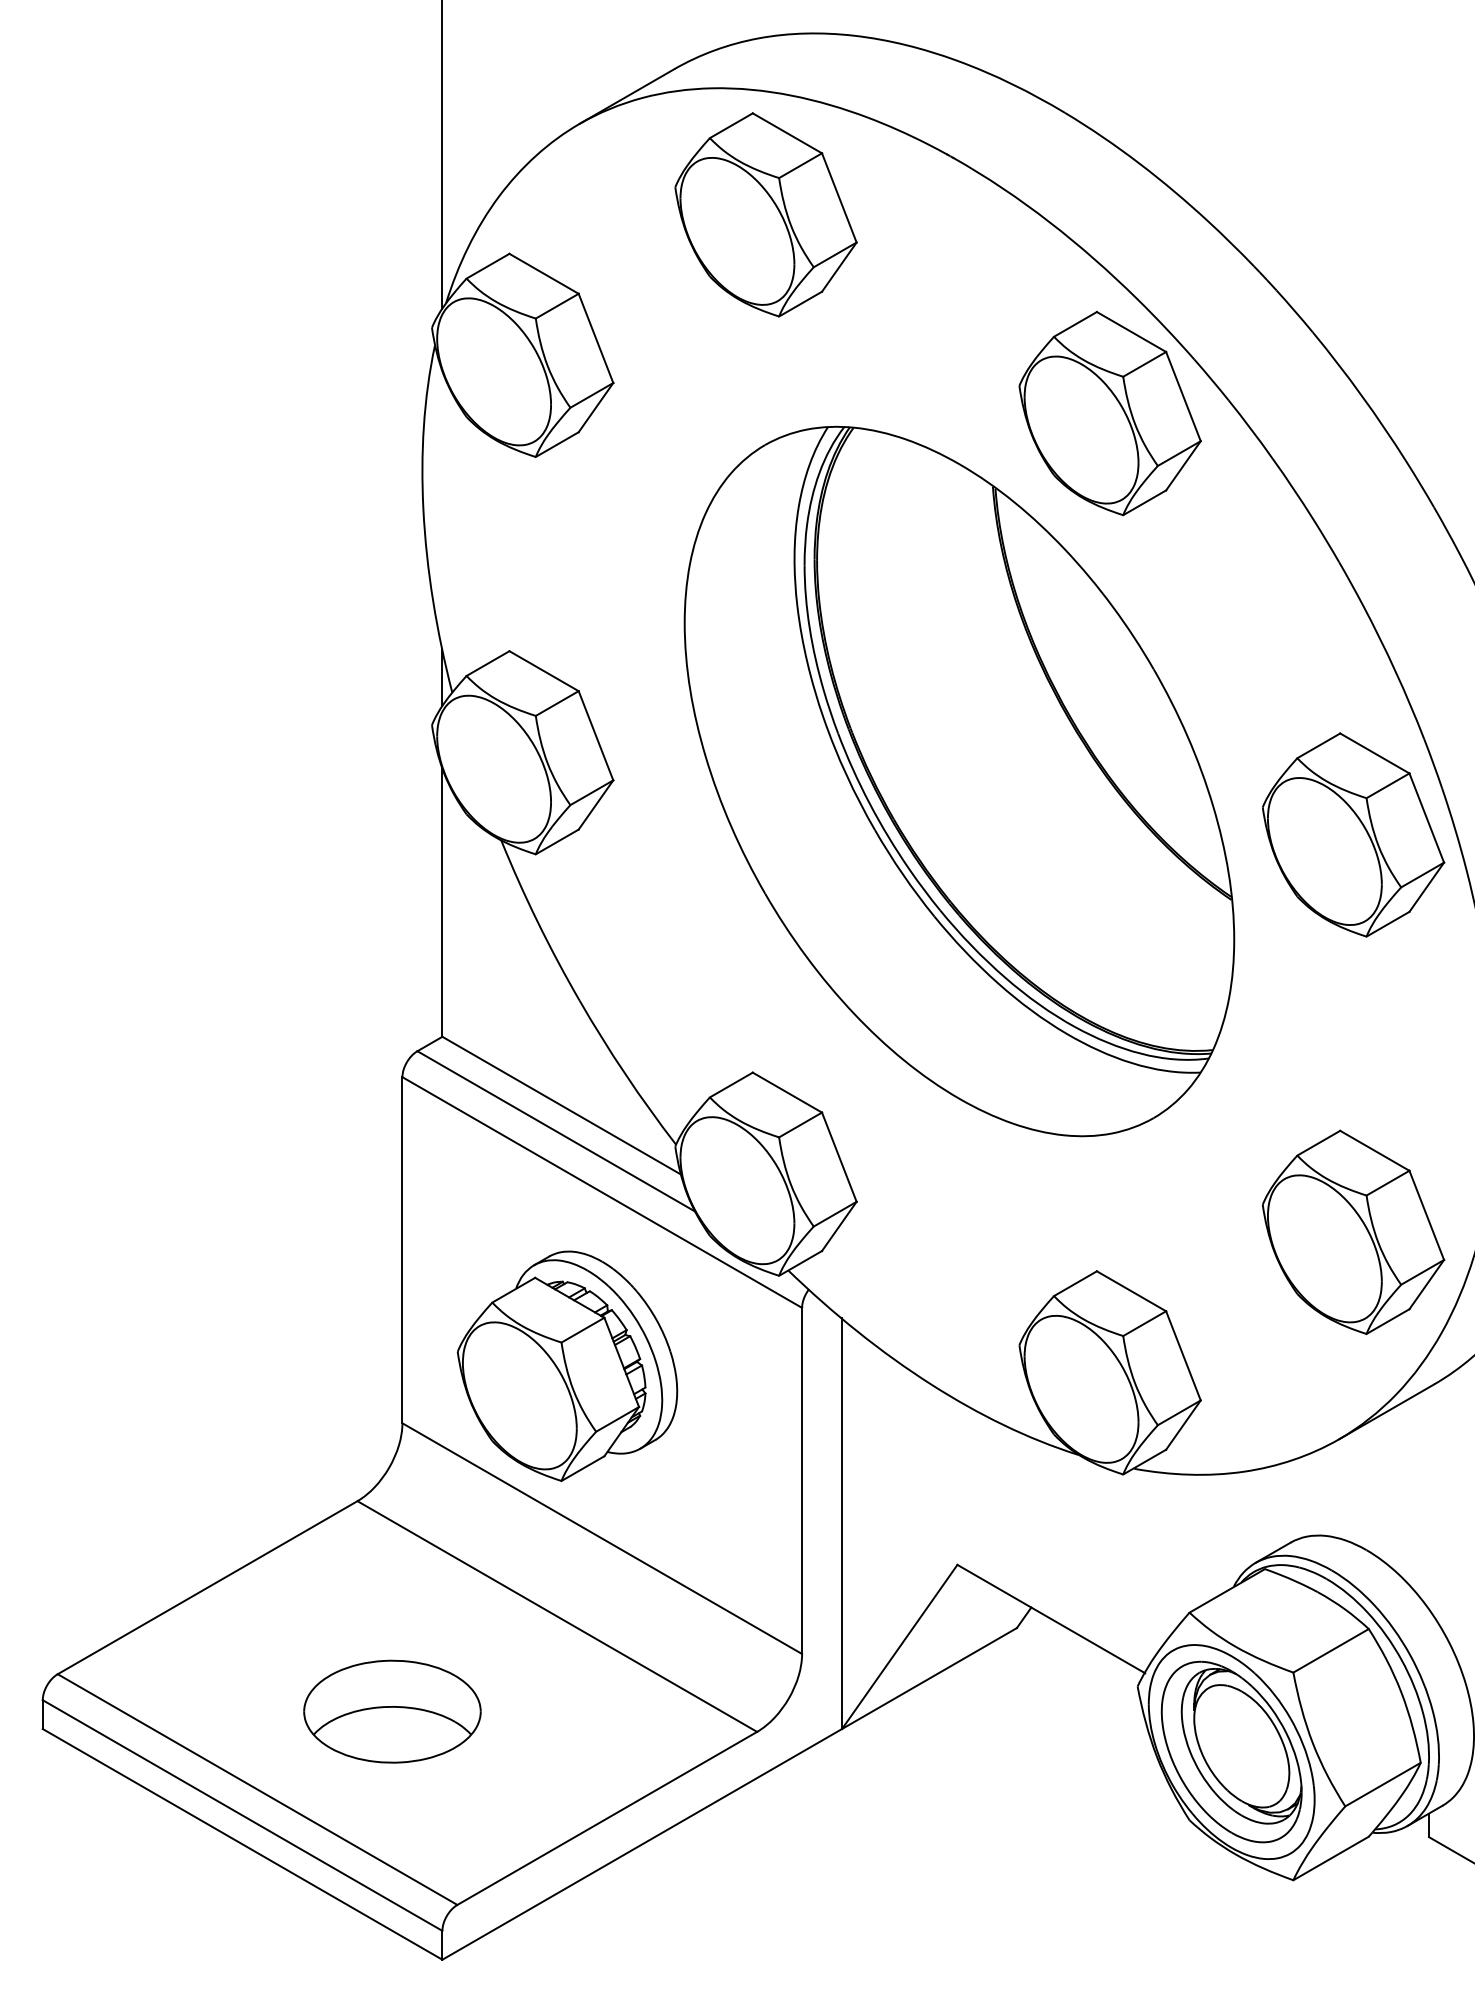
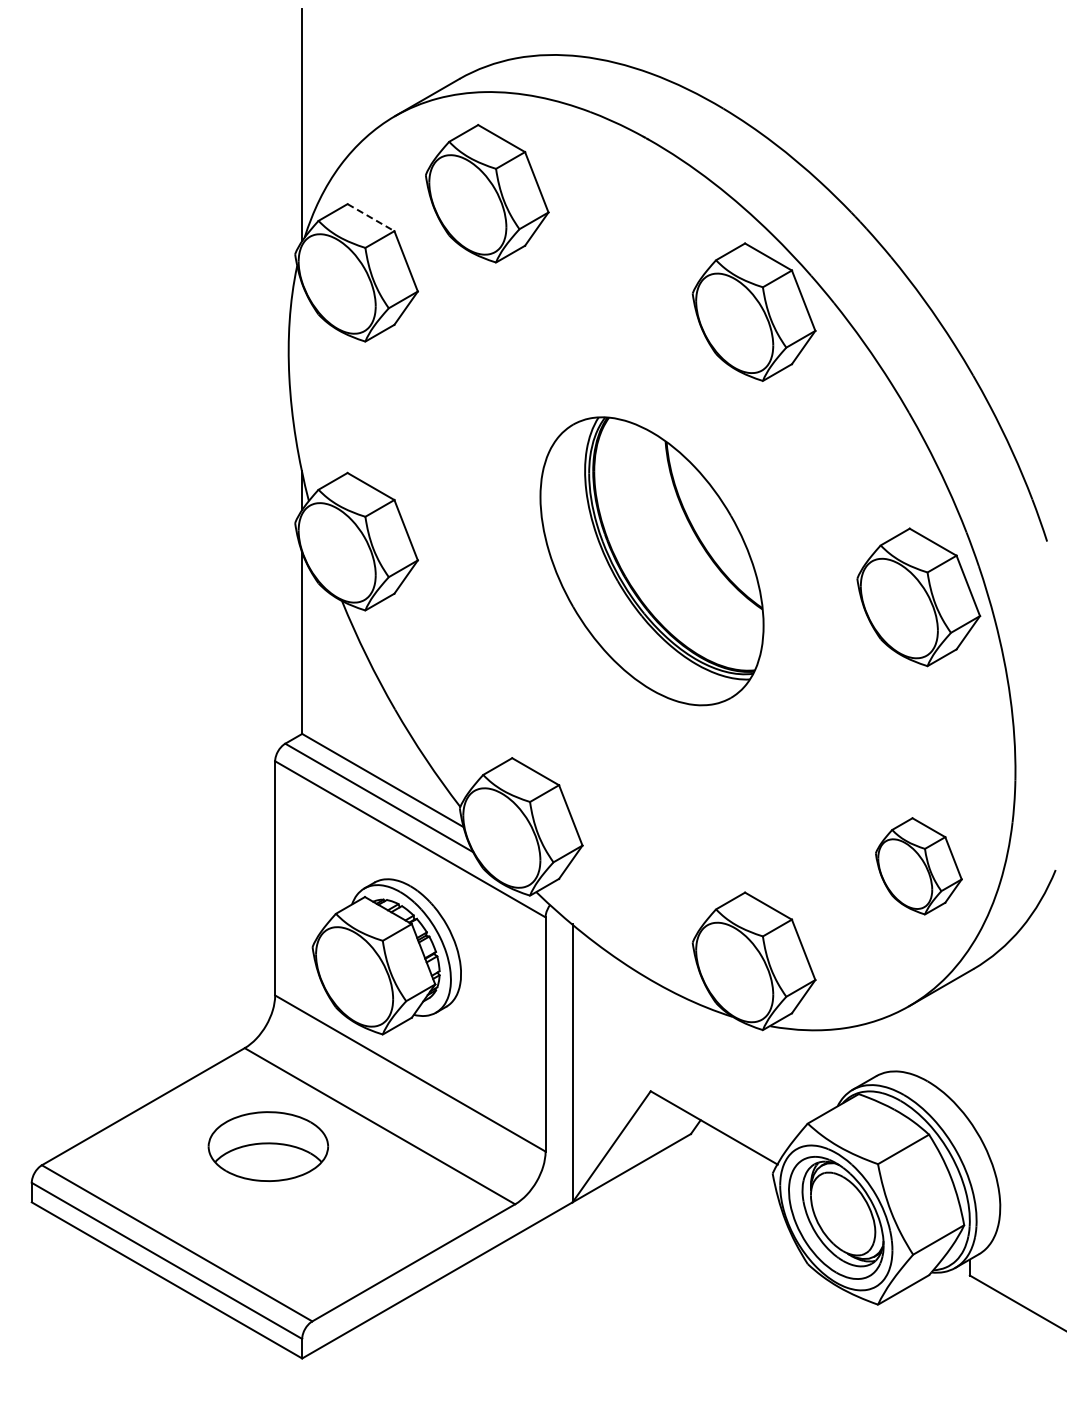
part: (766, 214) -> (487, 193), moved
line: (544, 273) -> (371, 217), solid -> dashed
part: (958, 781) -> (651, 561), size x0.6
part: (1353, 1232) -> (918, 866), size x0.7
part: (392, 1711) -> (268, 1146), moved

